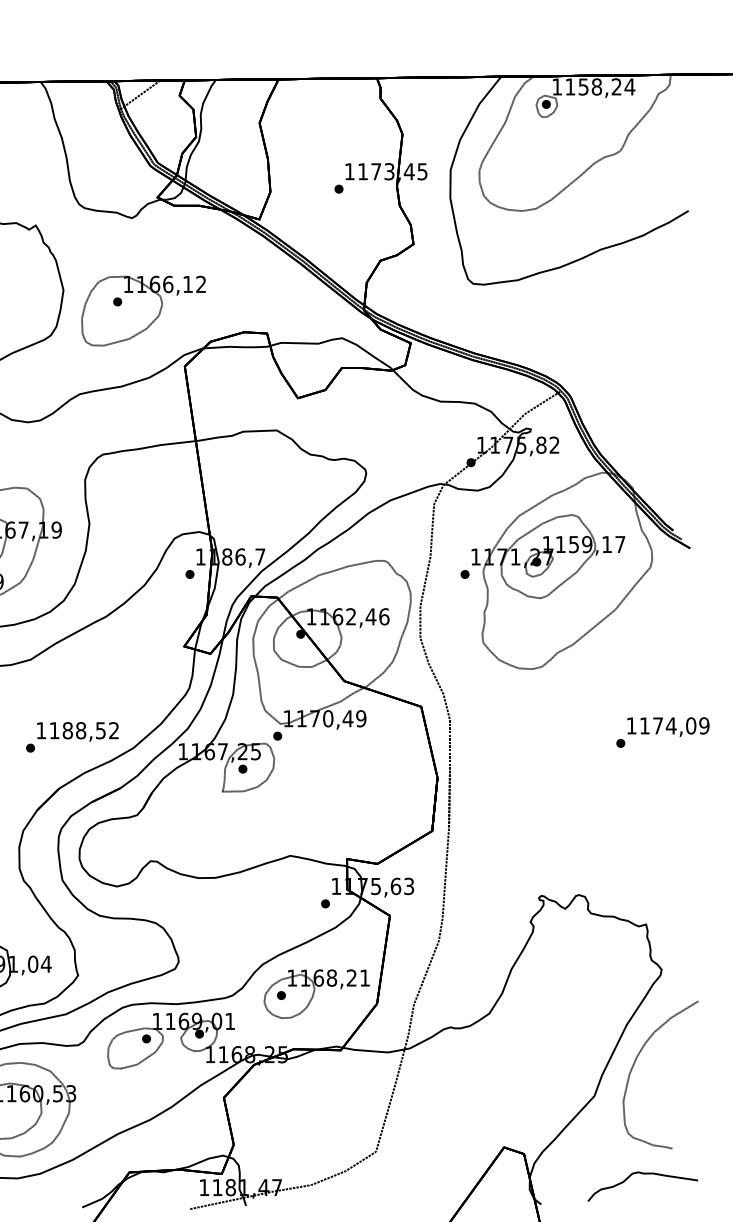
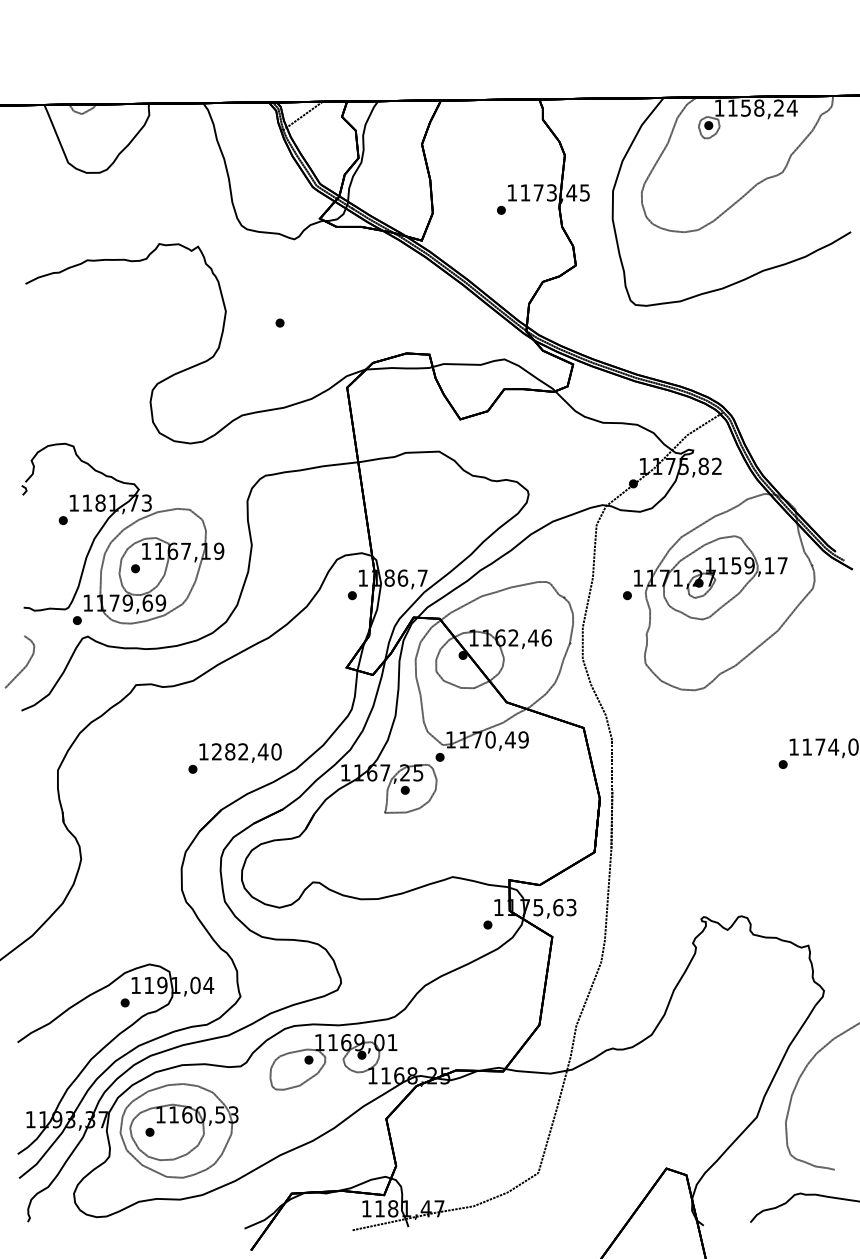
part: (143, 311) -> (305, 332), removed
text: (84, 730) -> (246, 751), 1188,52 -> 1282,40
part: (317, 994) -> (479, 1015), removed

